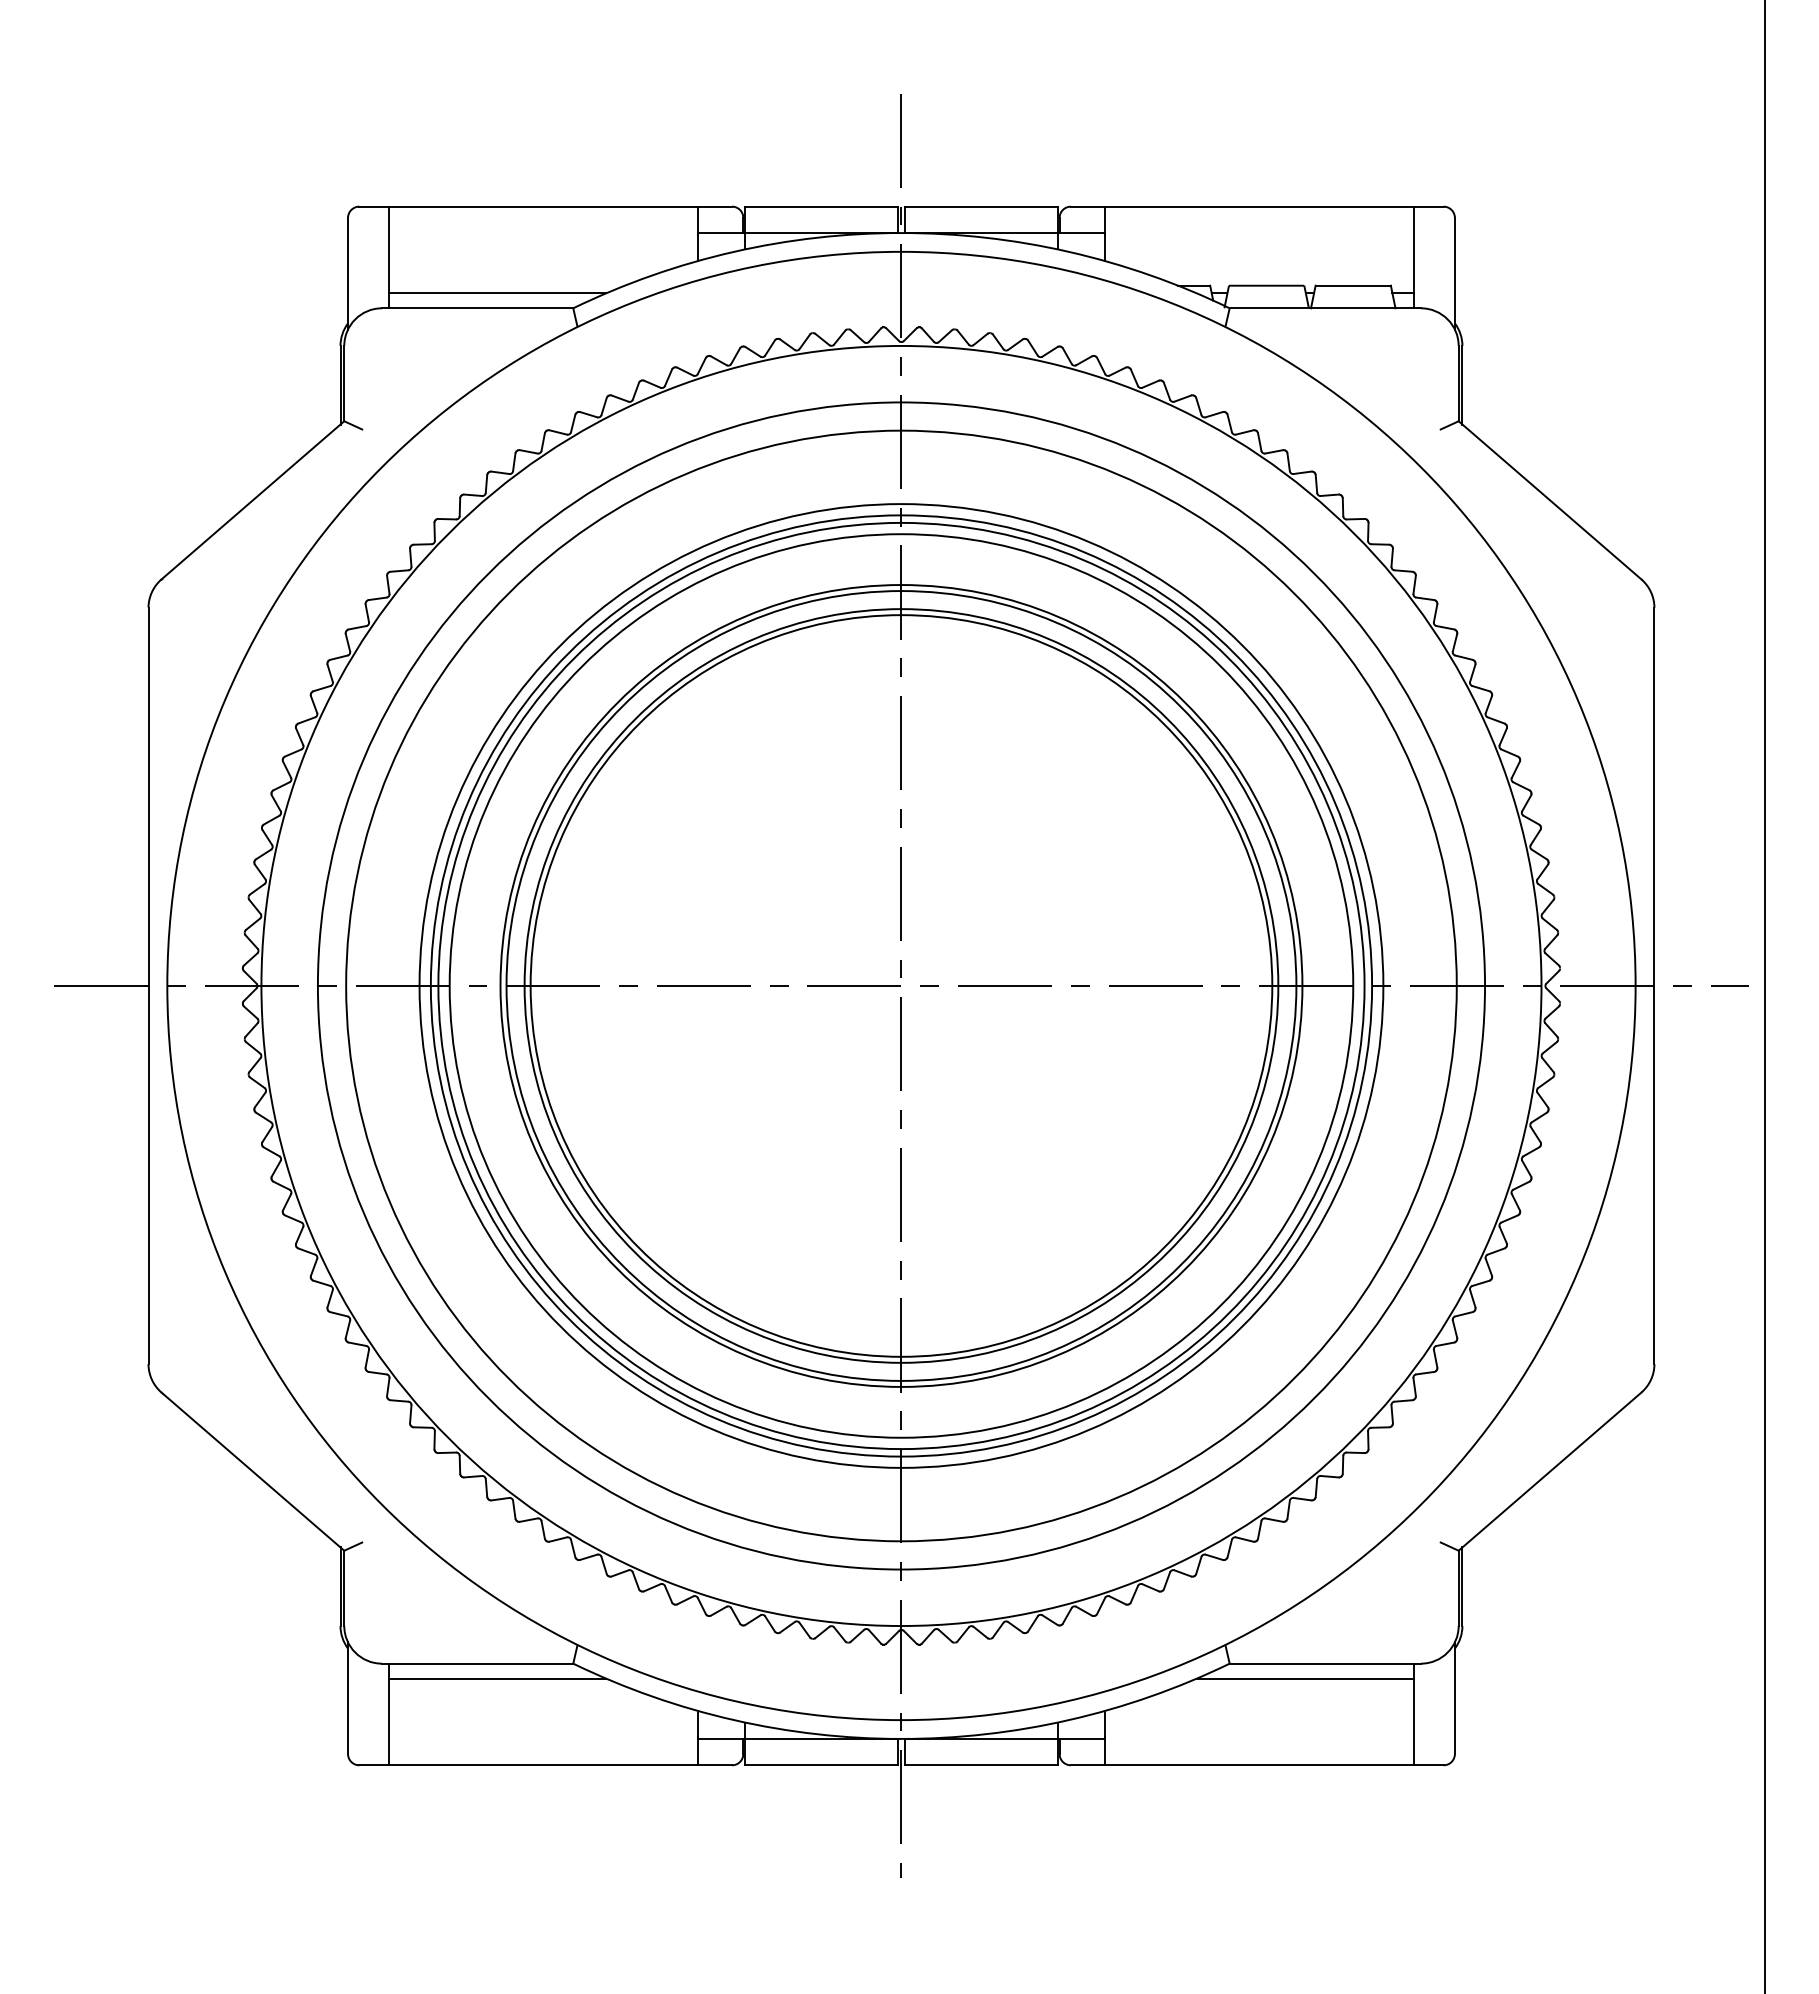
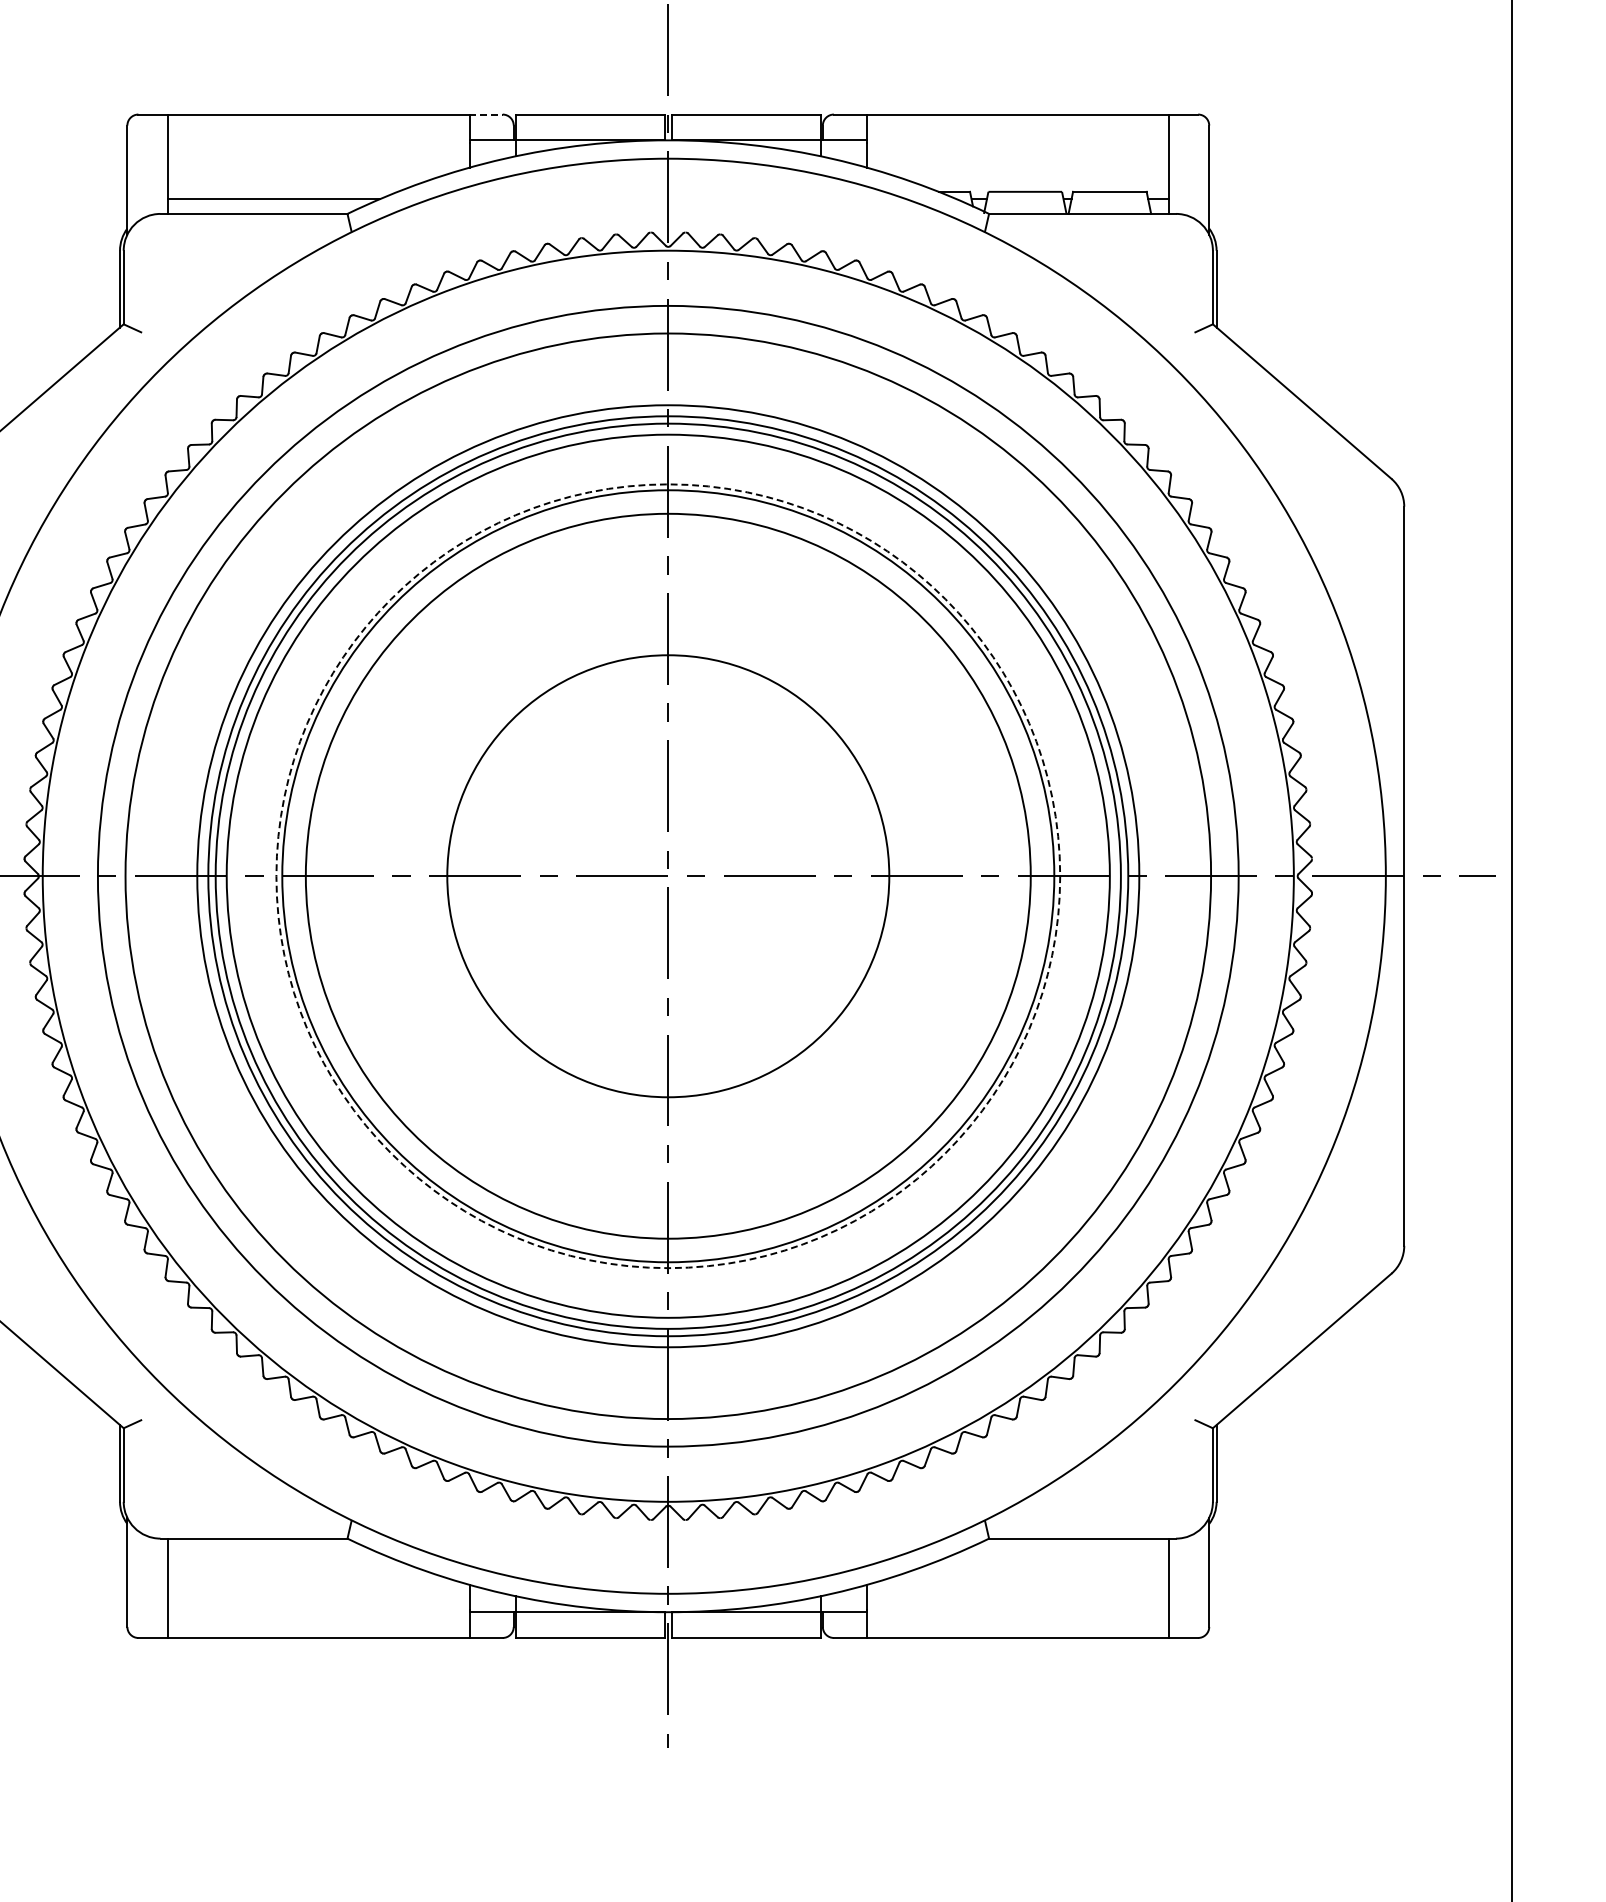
line: (715, 206) -> (486, 114), solid -> dashed
circle: (901, 985) -> (668, 875), size x0.6
circle: (901, 985) -> (668, 875), solid -> dashed
line: (497, 1678) -> (273, 1553), removed
line: (1304, 1678) -> (1062, 1553), removed

